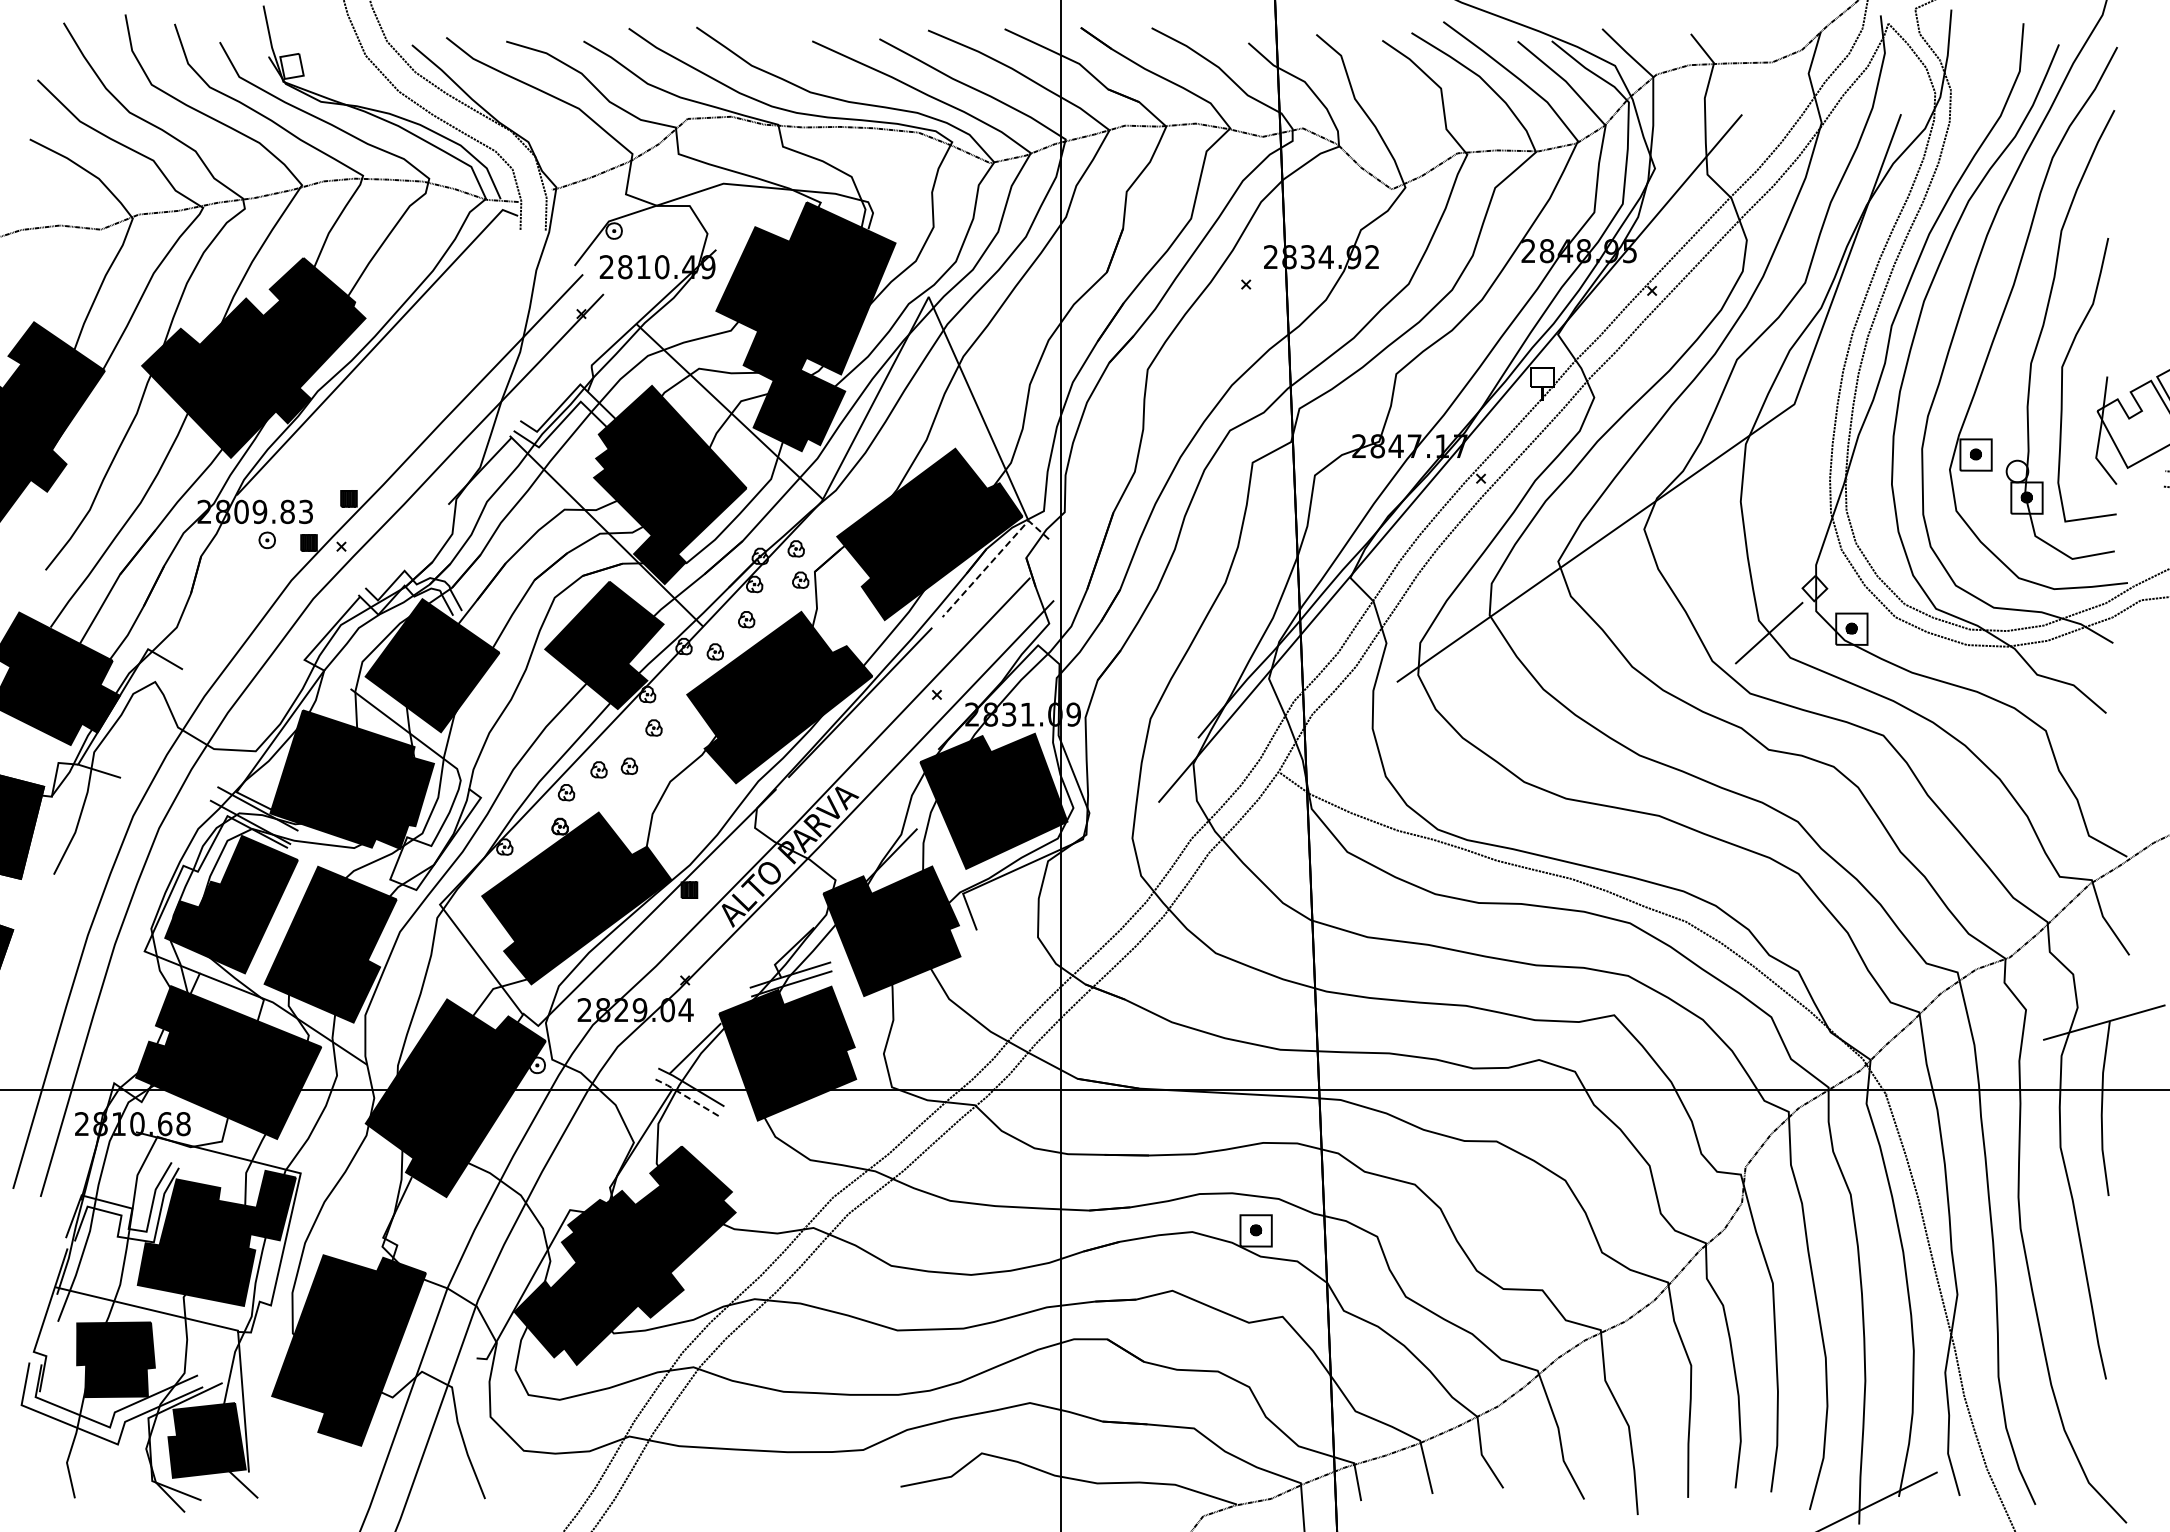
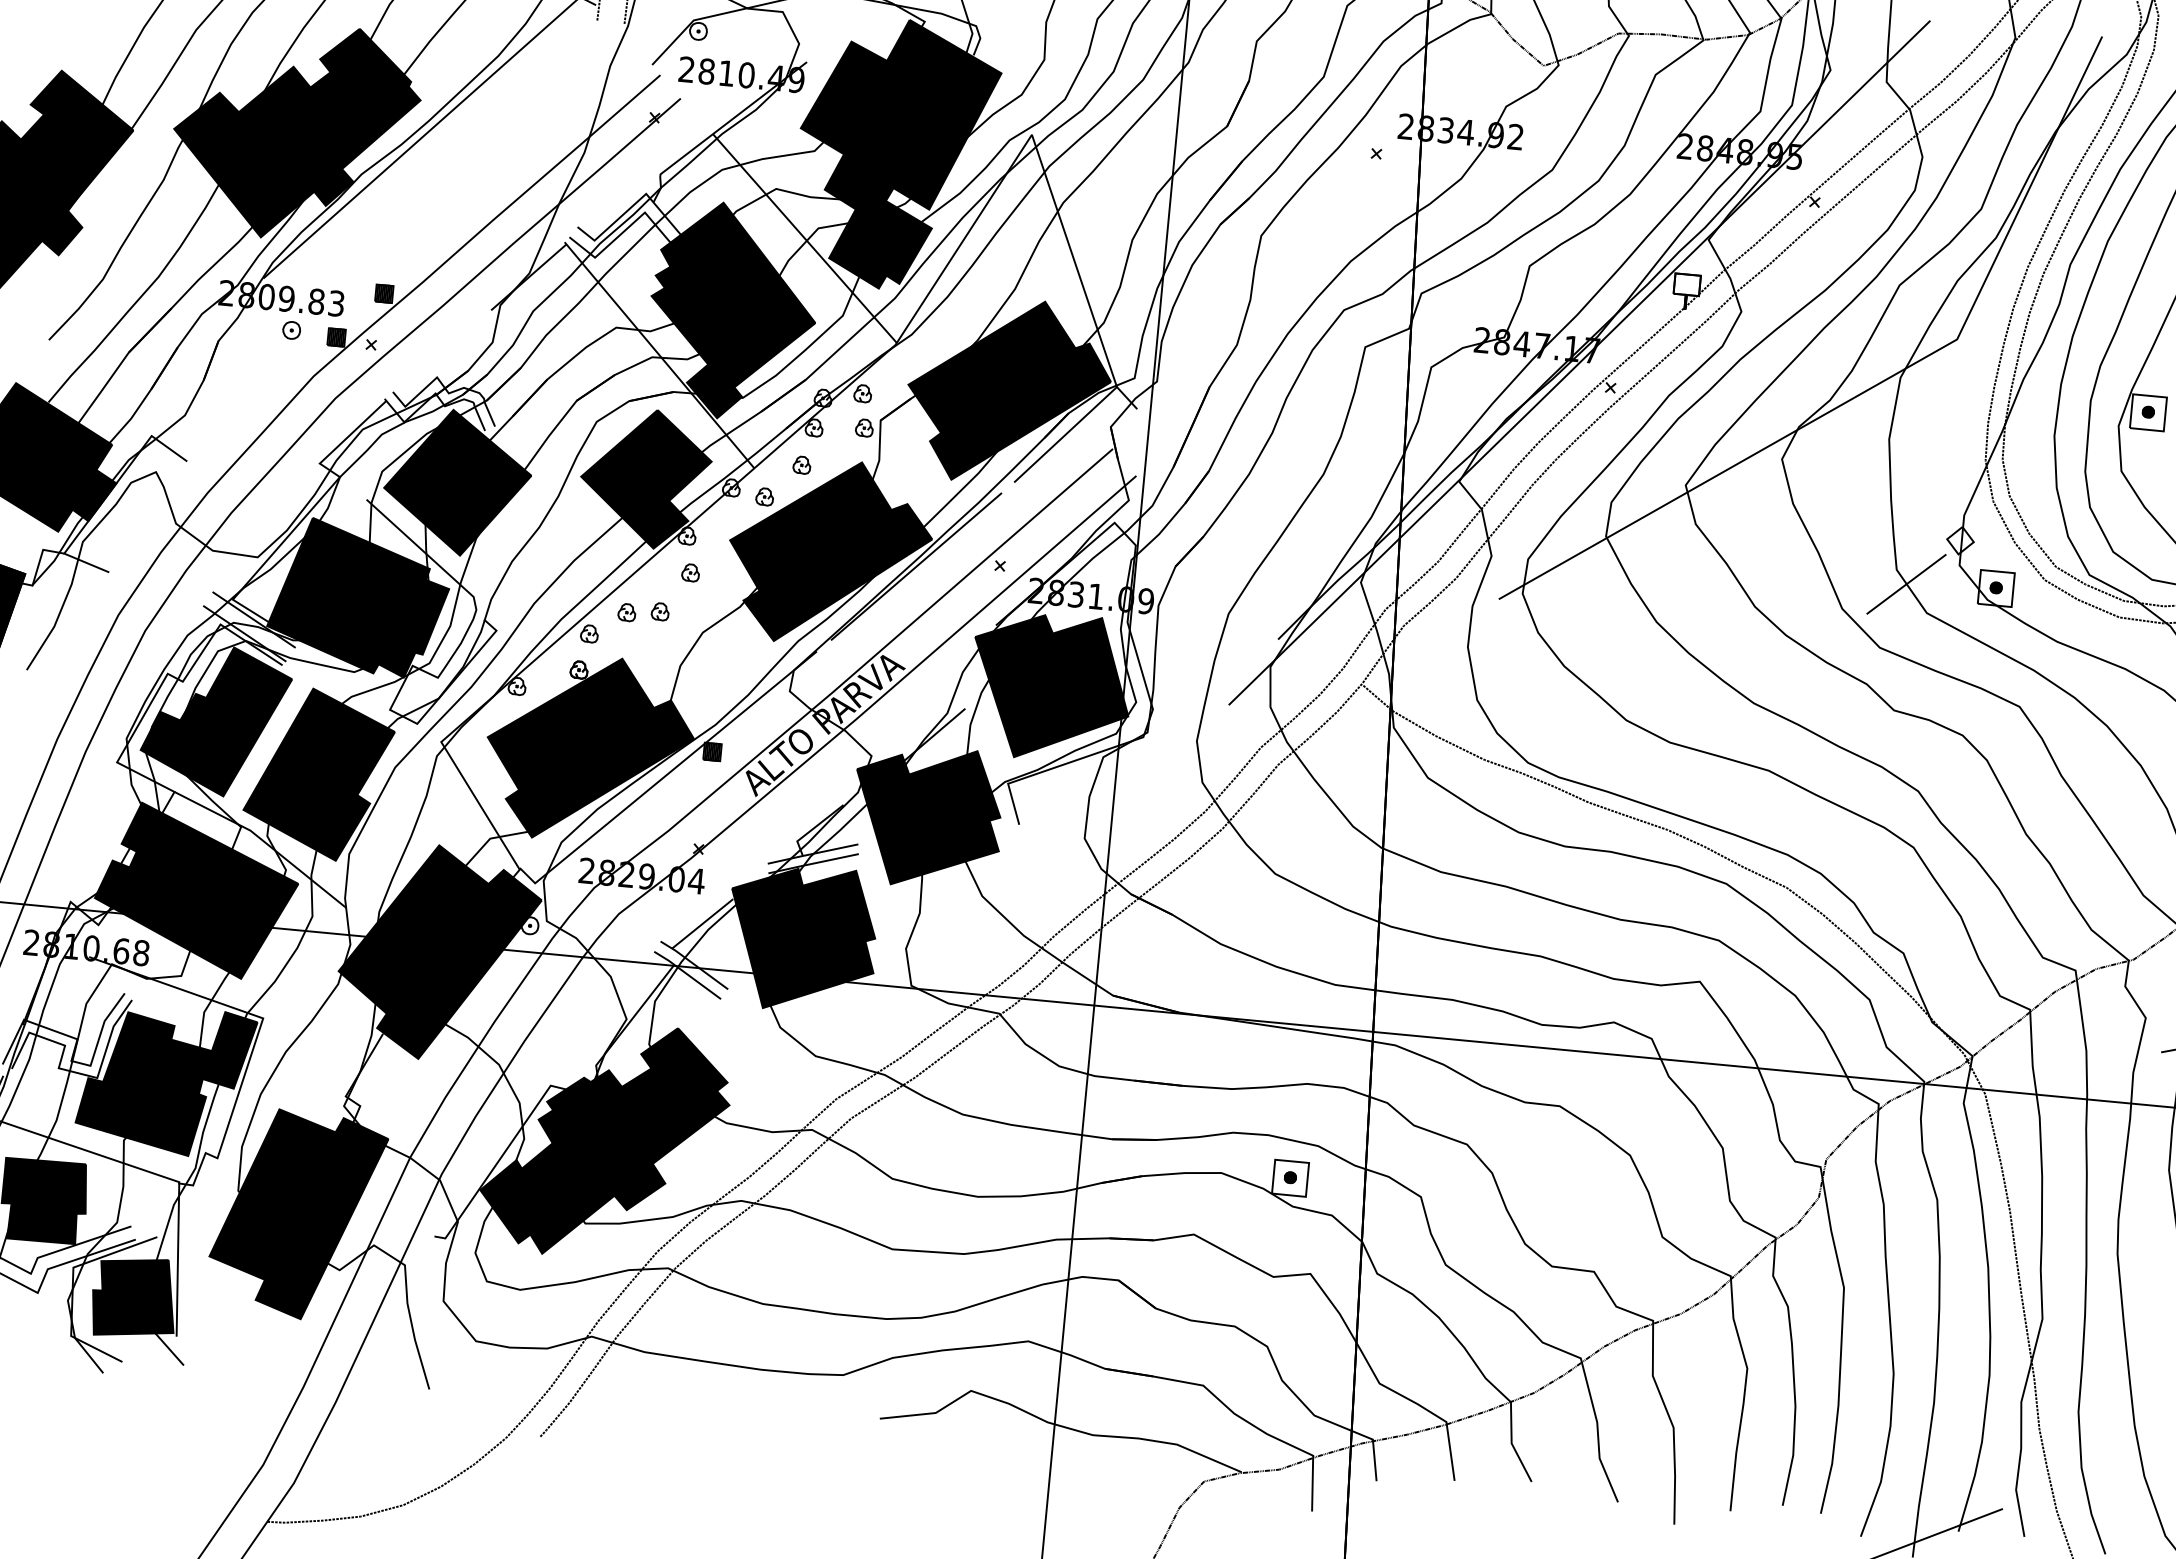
line: (994, 558) -> (1076, 424), dashed -> solid
line: (685, 1096) -> (687, 974), dashed -> solid

